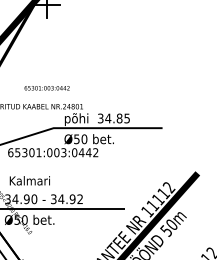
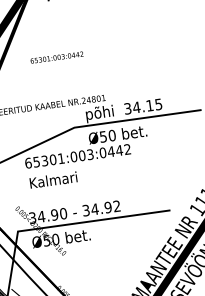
text: (46, 88) -> (56, 58), moved
text: (119, 118) -> (149, 105), 34.85 -> 34.15
text: (29, 180) -> (53, 179), moved

